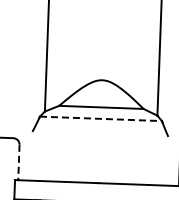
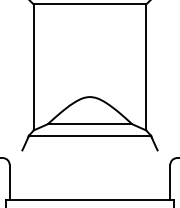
line: (101, 118) -> (90, 135), dashed -> solid
line: (18, 162) -> (9, 182), dashed -> solid

